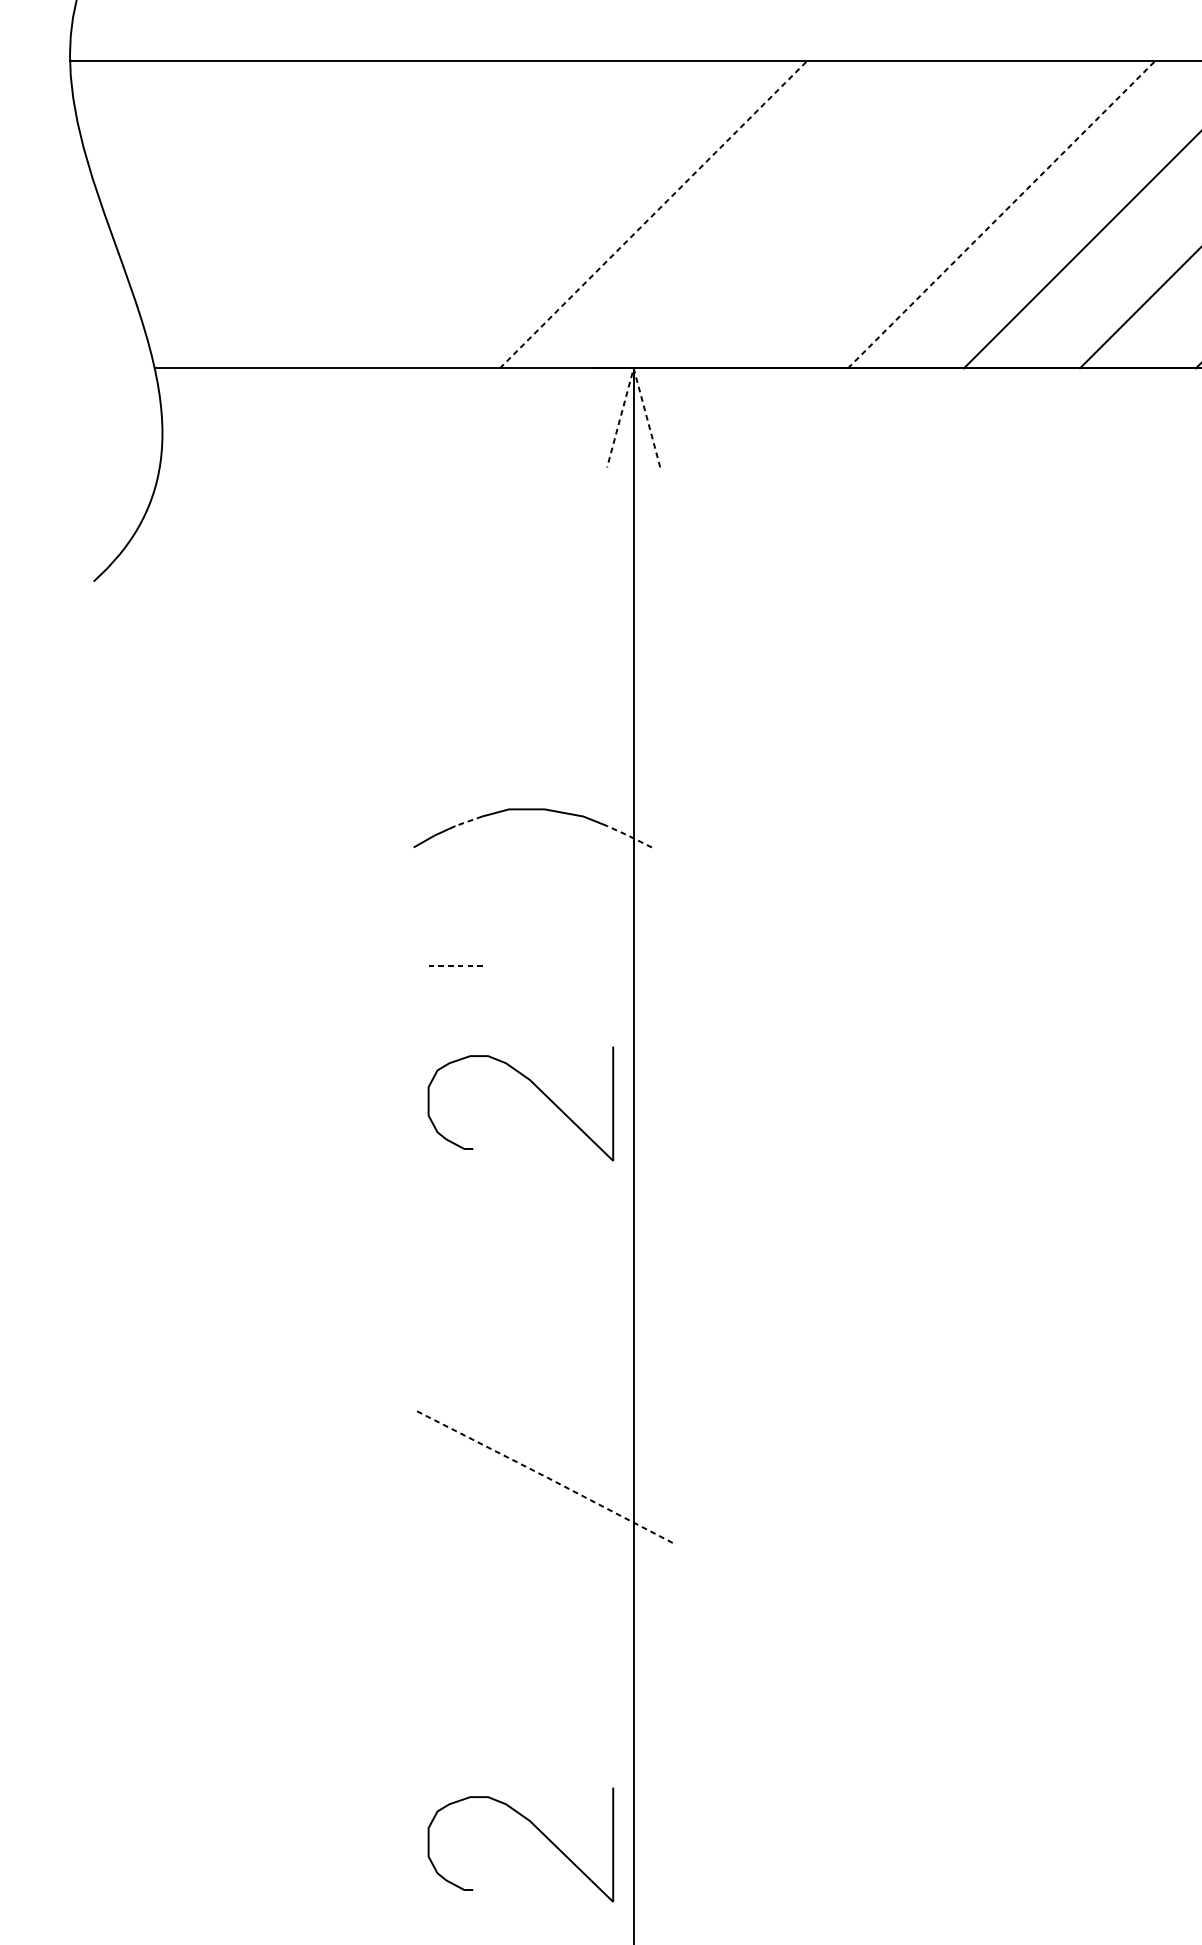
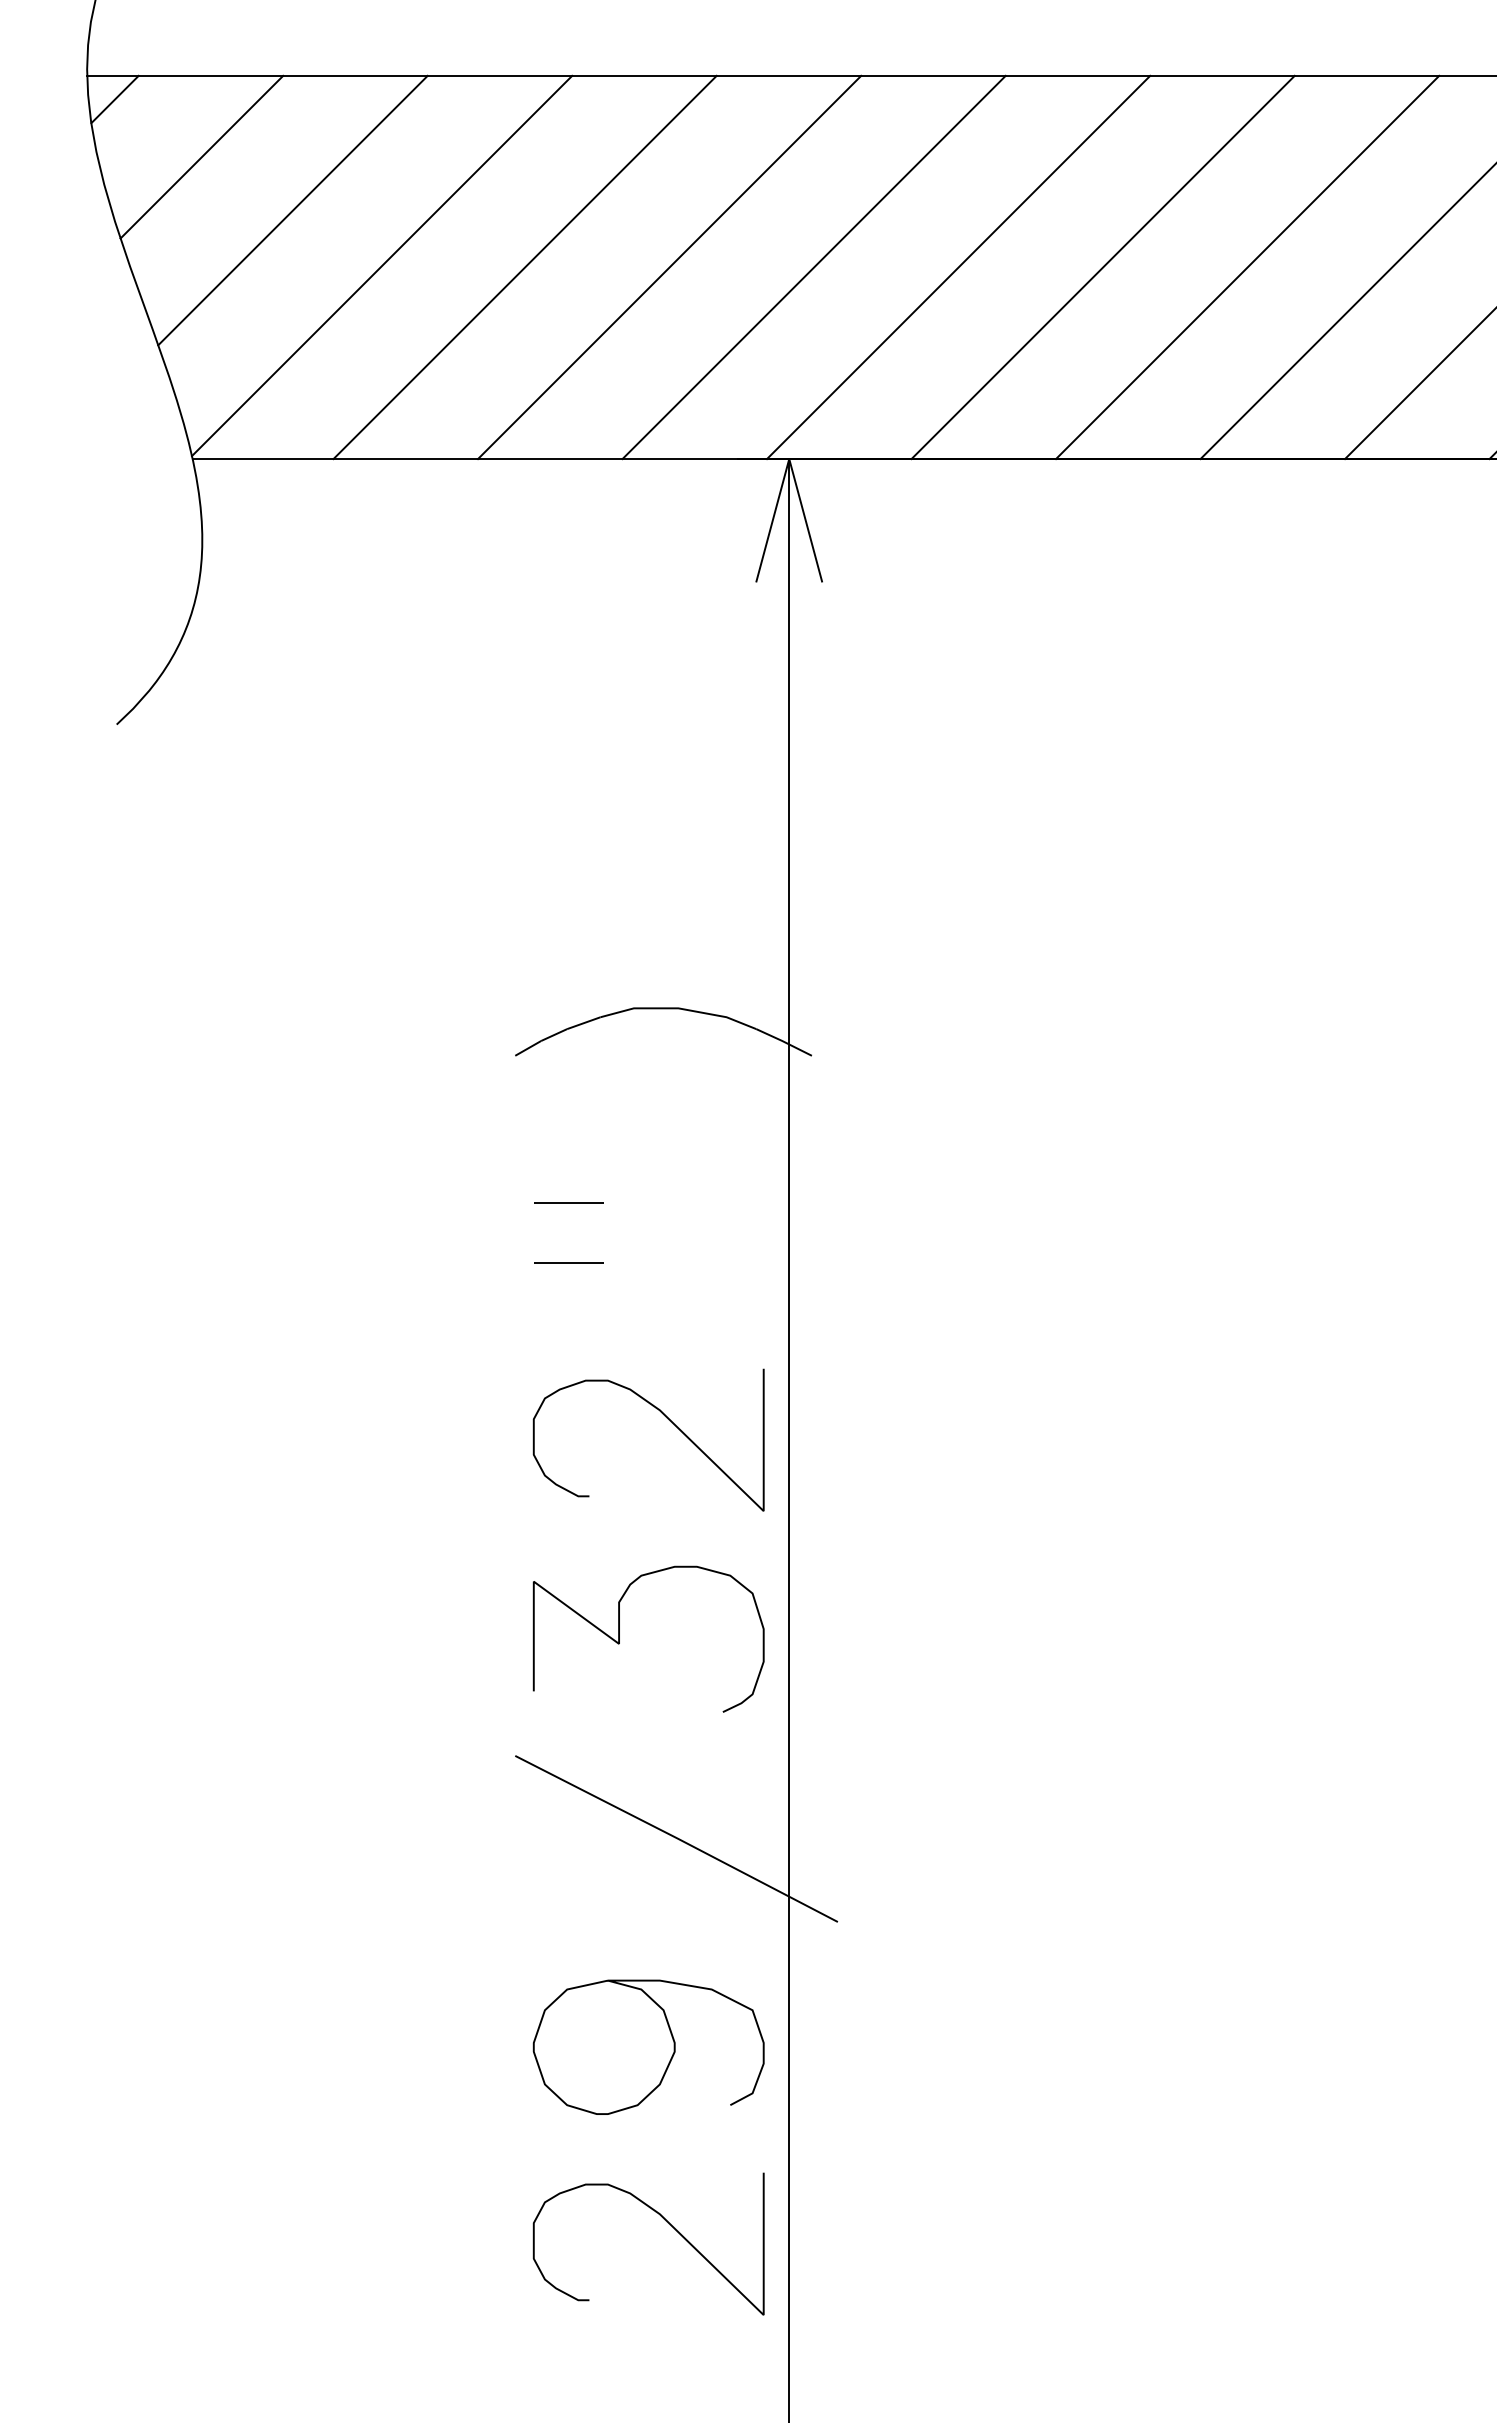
line: (91, 79) -> (114, 99), added
line: (161, 125) -> (201, 156), added
line: (234, 168) -> (292, 210), added
line: (307, 212) -> (382, 265), added
line: (421, 214) -> (524, 267), added
line: (537, 214) -> (669, 267), added
line: (653, 214) -> (814, 267), dashed -> solid
line: (769, 214) -> (958, 267), added
line: (885, 214) -> (1102, 267), added
line: (1001, 214) -> (1247, 267), dashed -> solid
line: (633, 368) -> (789, 459), dashed -> solid
line: (468, 821) -> (583, 1023), dashed -> solid
line: (629, 836) -> (784, 1041), dashed -> solid
line: (457, 966) -> (569, 1203), dashed -> solid
line: (456, 1013) -> (568, 1262), added
curve: (535, 1087) -> (667, 1419), moved
curve: (497, 1315) -> (619, 1638), added
line: (543, 1475) -> (676, 1838), dashed -> solid
curve: (539, 1635) -> (671, 2037), added
curve: (534, 1826) -> (665, 2221), moved

